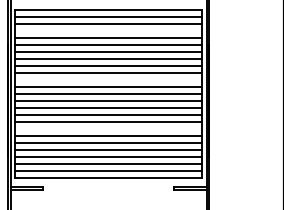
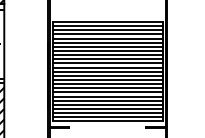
line: (108, 30) -> (107, 34), added
line: (108, 80) -> (107, 63), added
line: (108, 129) -> (107, 92), added

